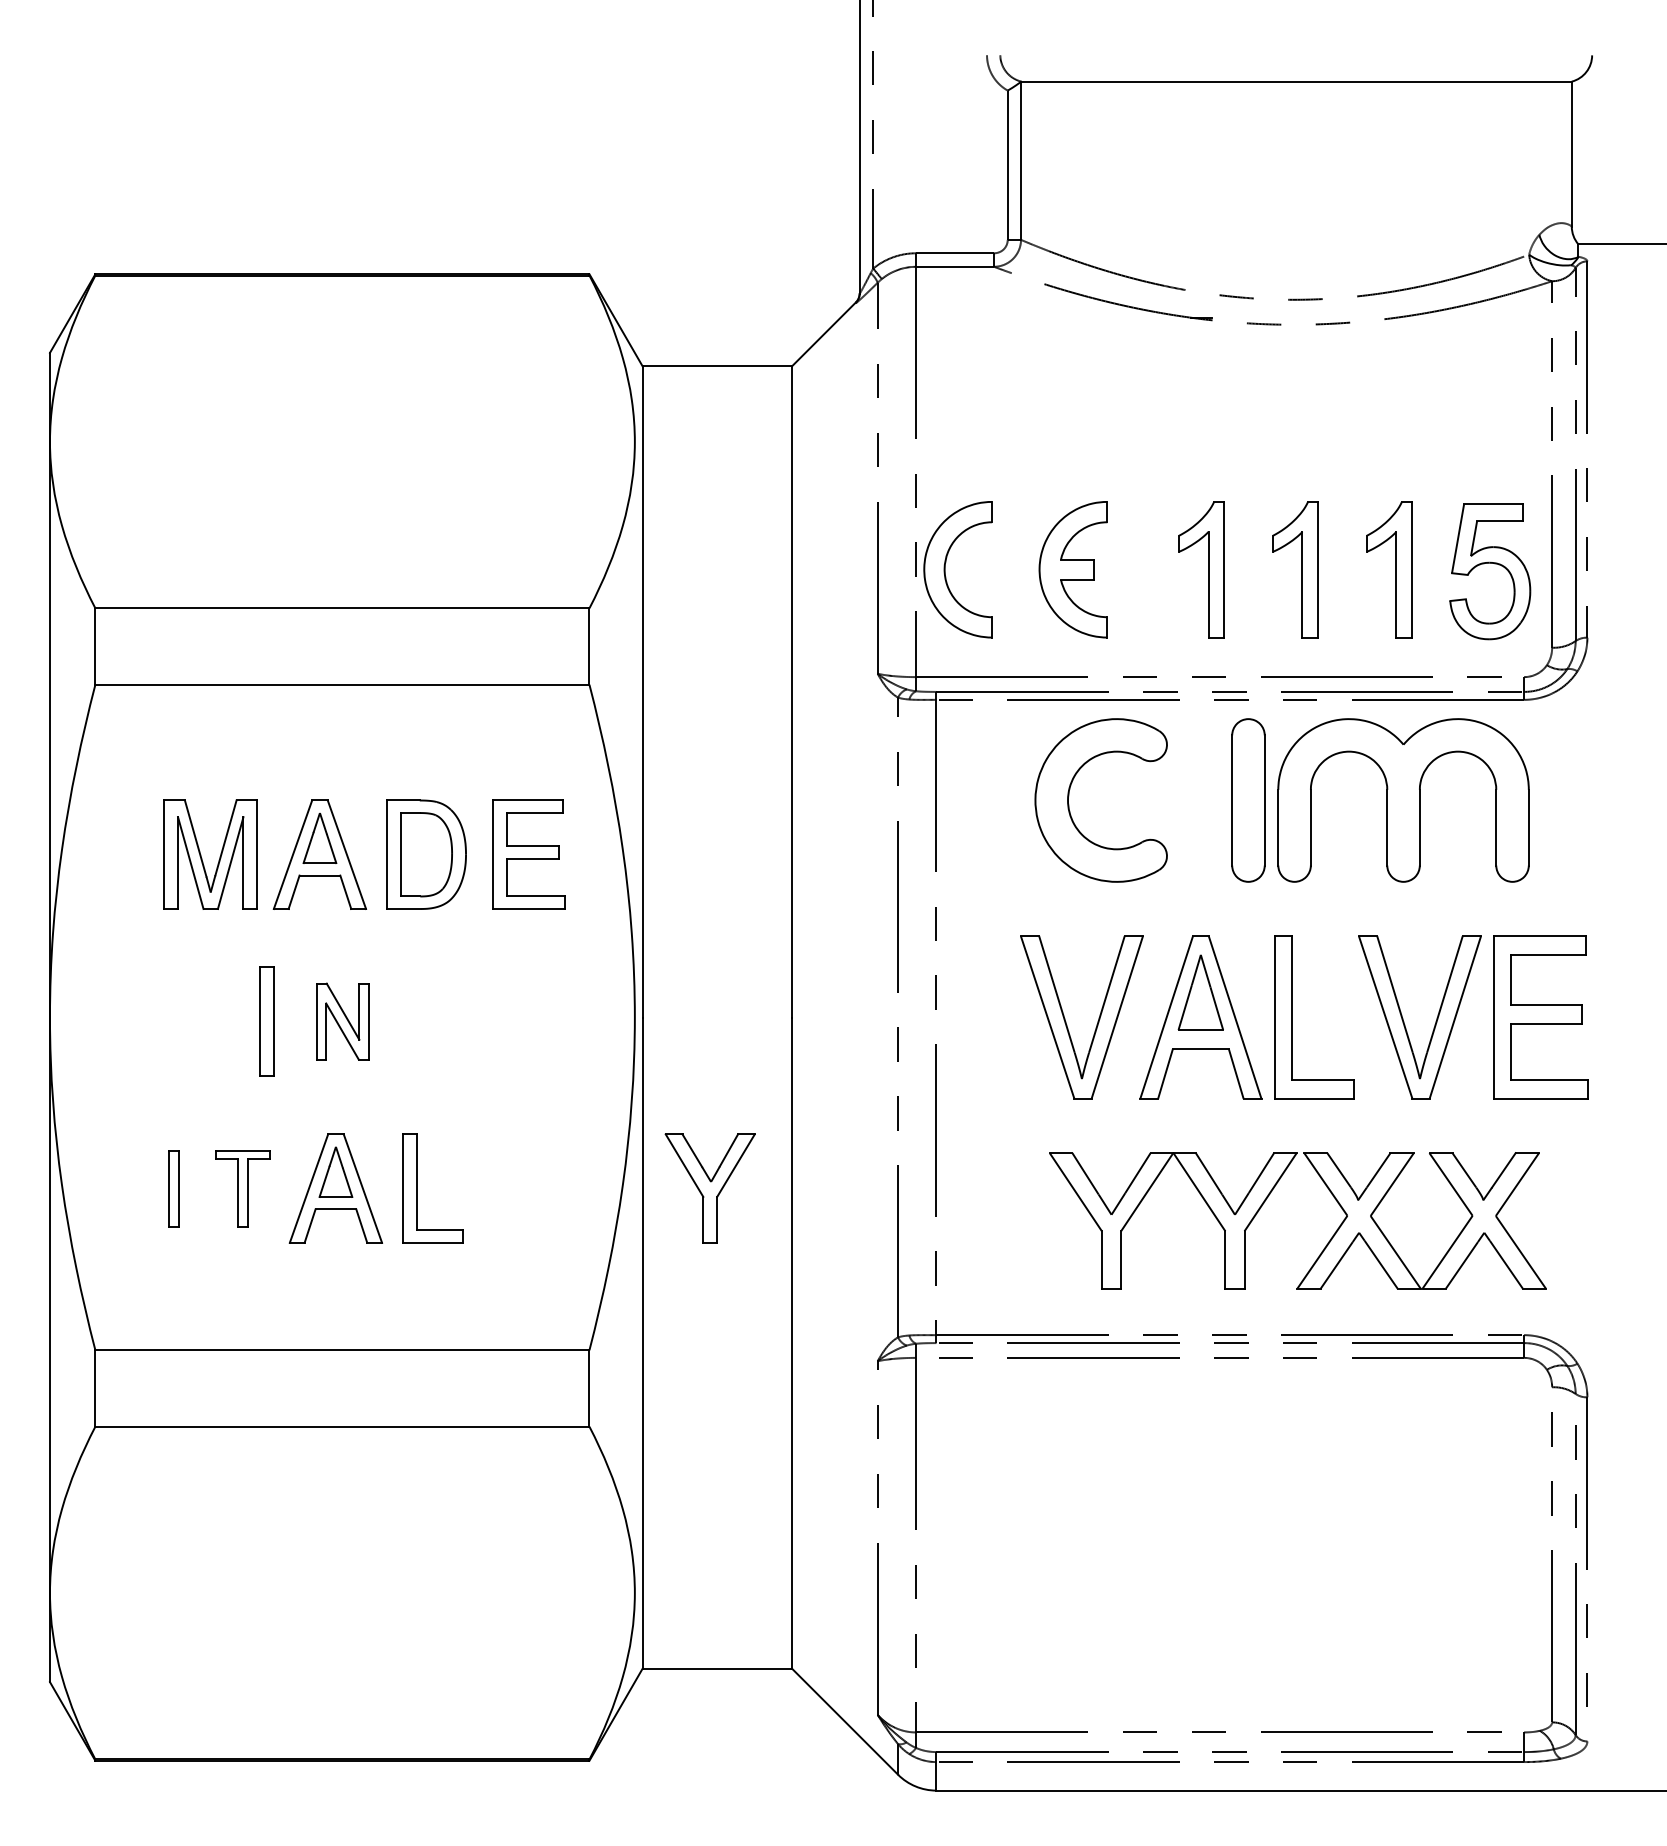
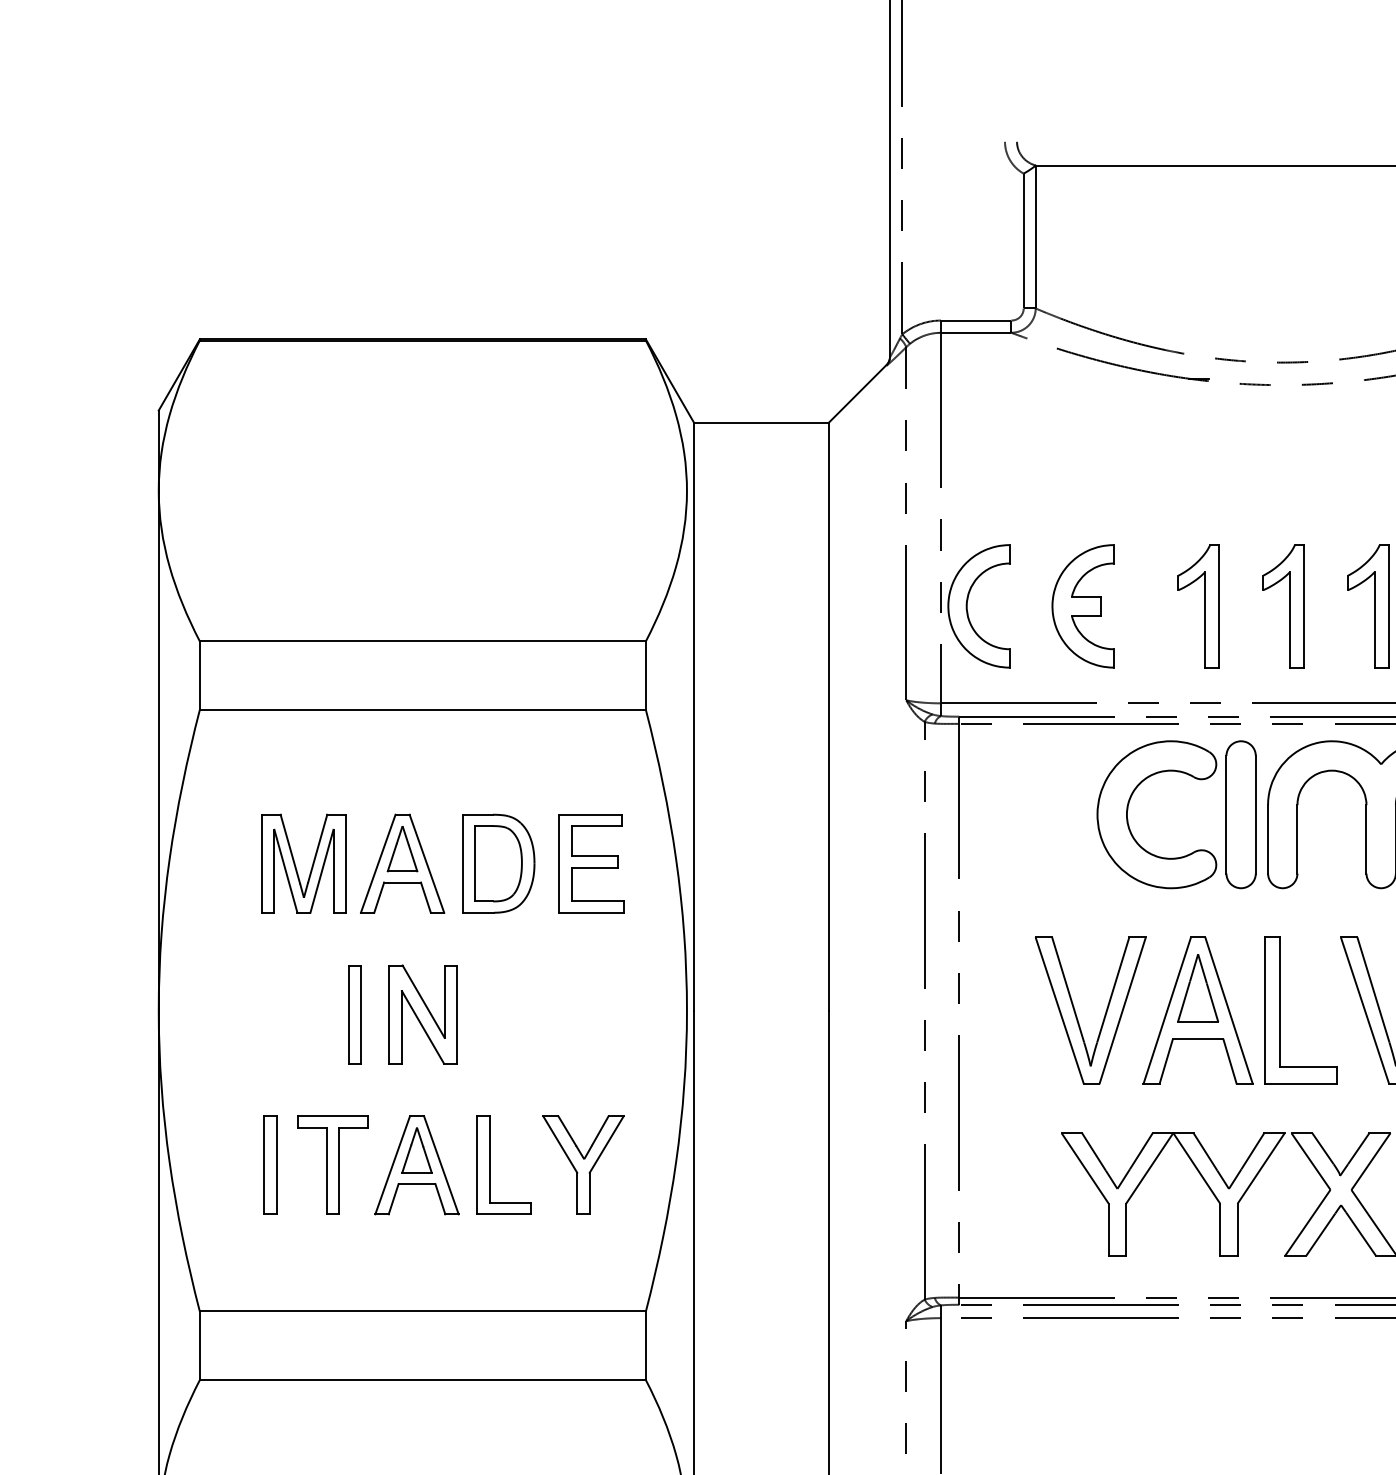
part: (1069, 796) -> (1128, 811), moved
part: (342, 1021) -> (422, 1014), size x1.43
part: (173, 1188) -> (270, 1165), size x1.43
part: (242, 1188) -> (332, 1165), size x1.43
part: (709, 1188) -> (582, 1165), moved

